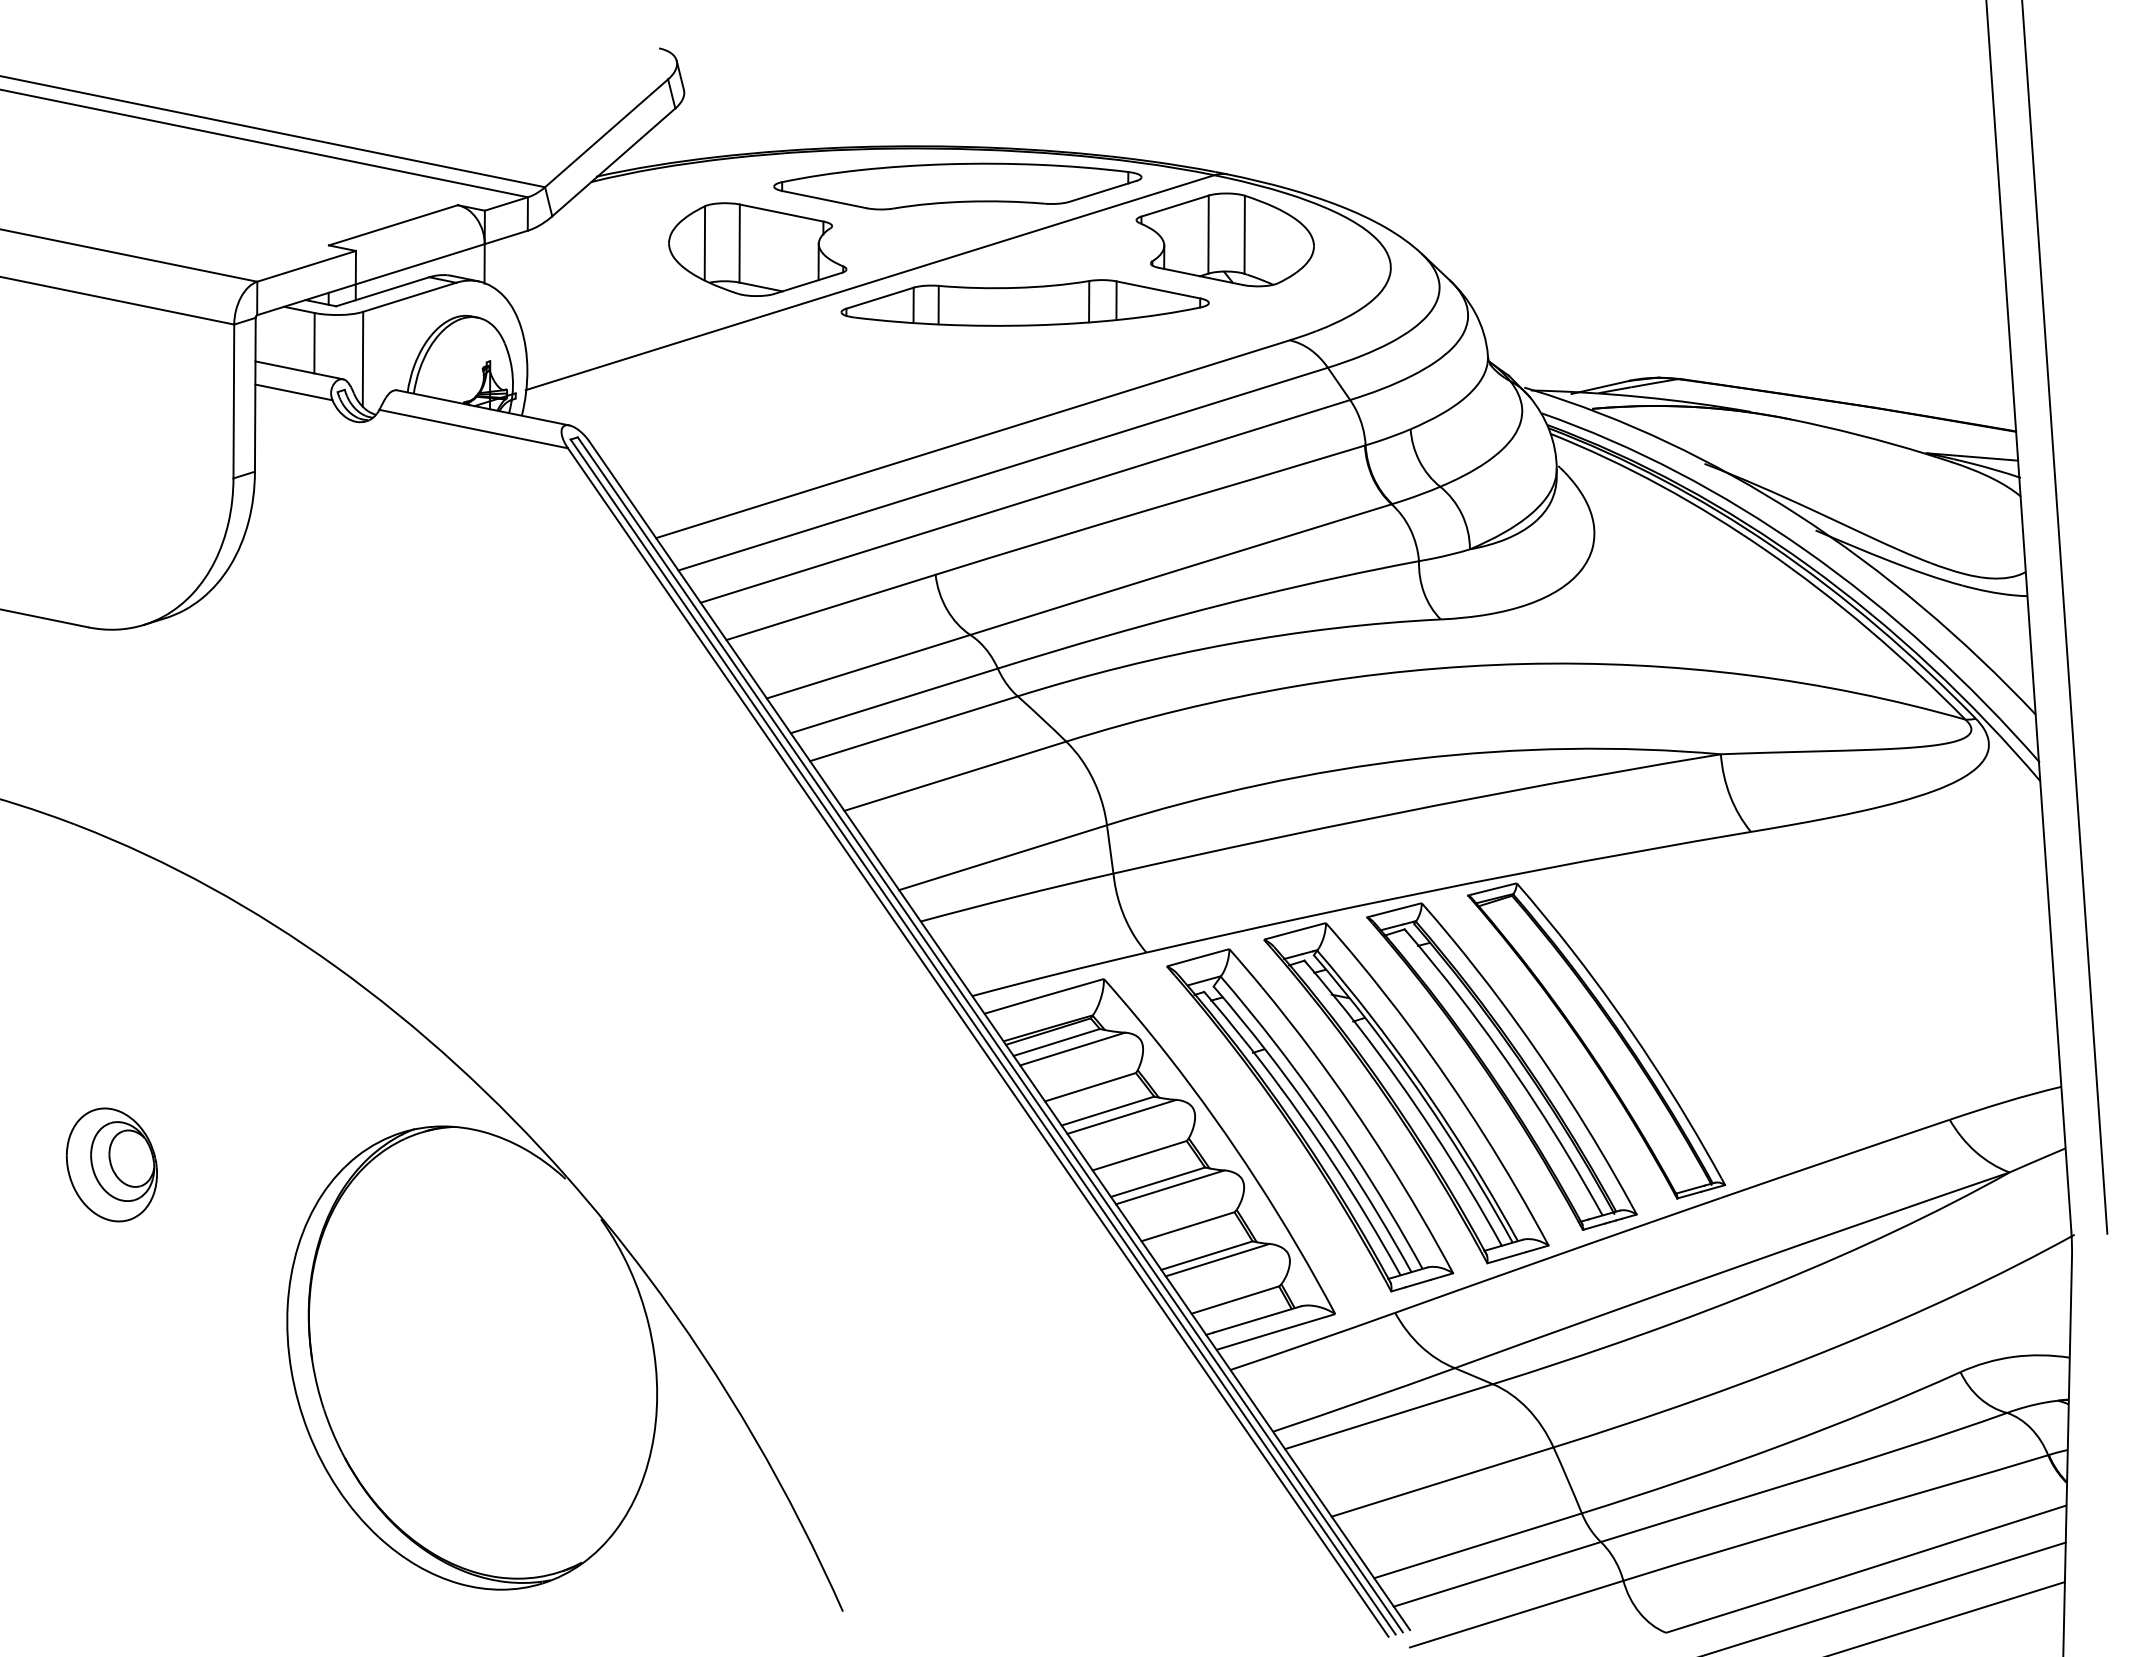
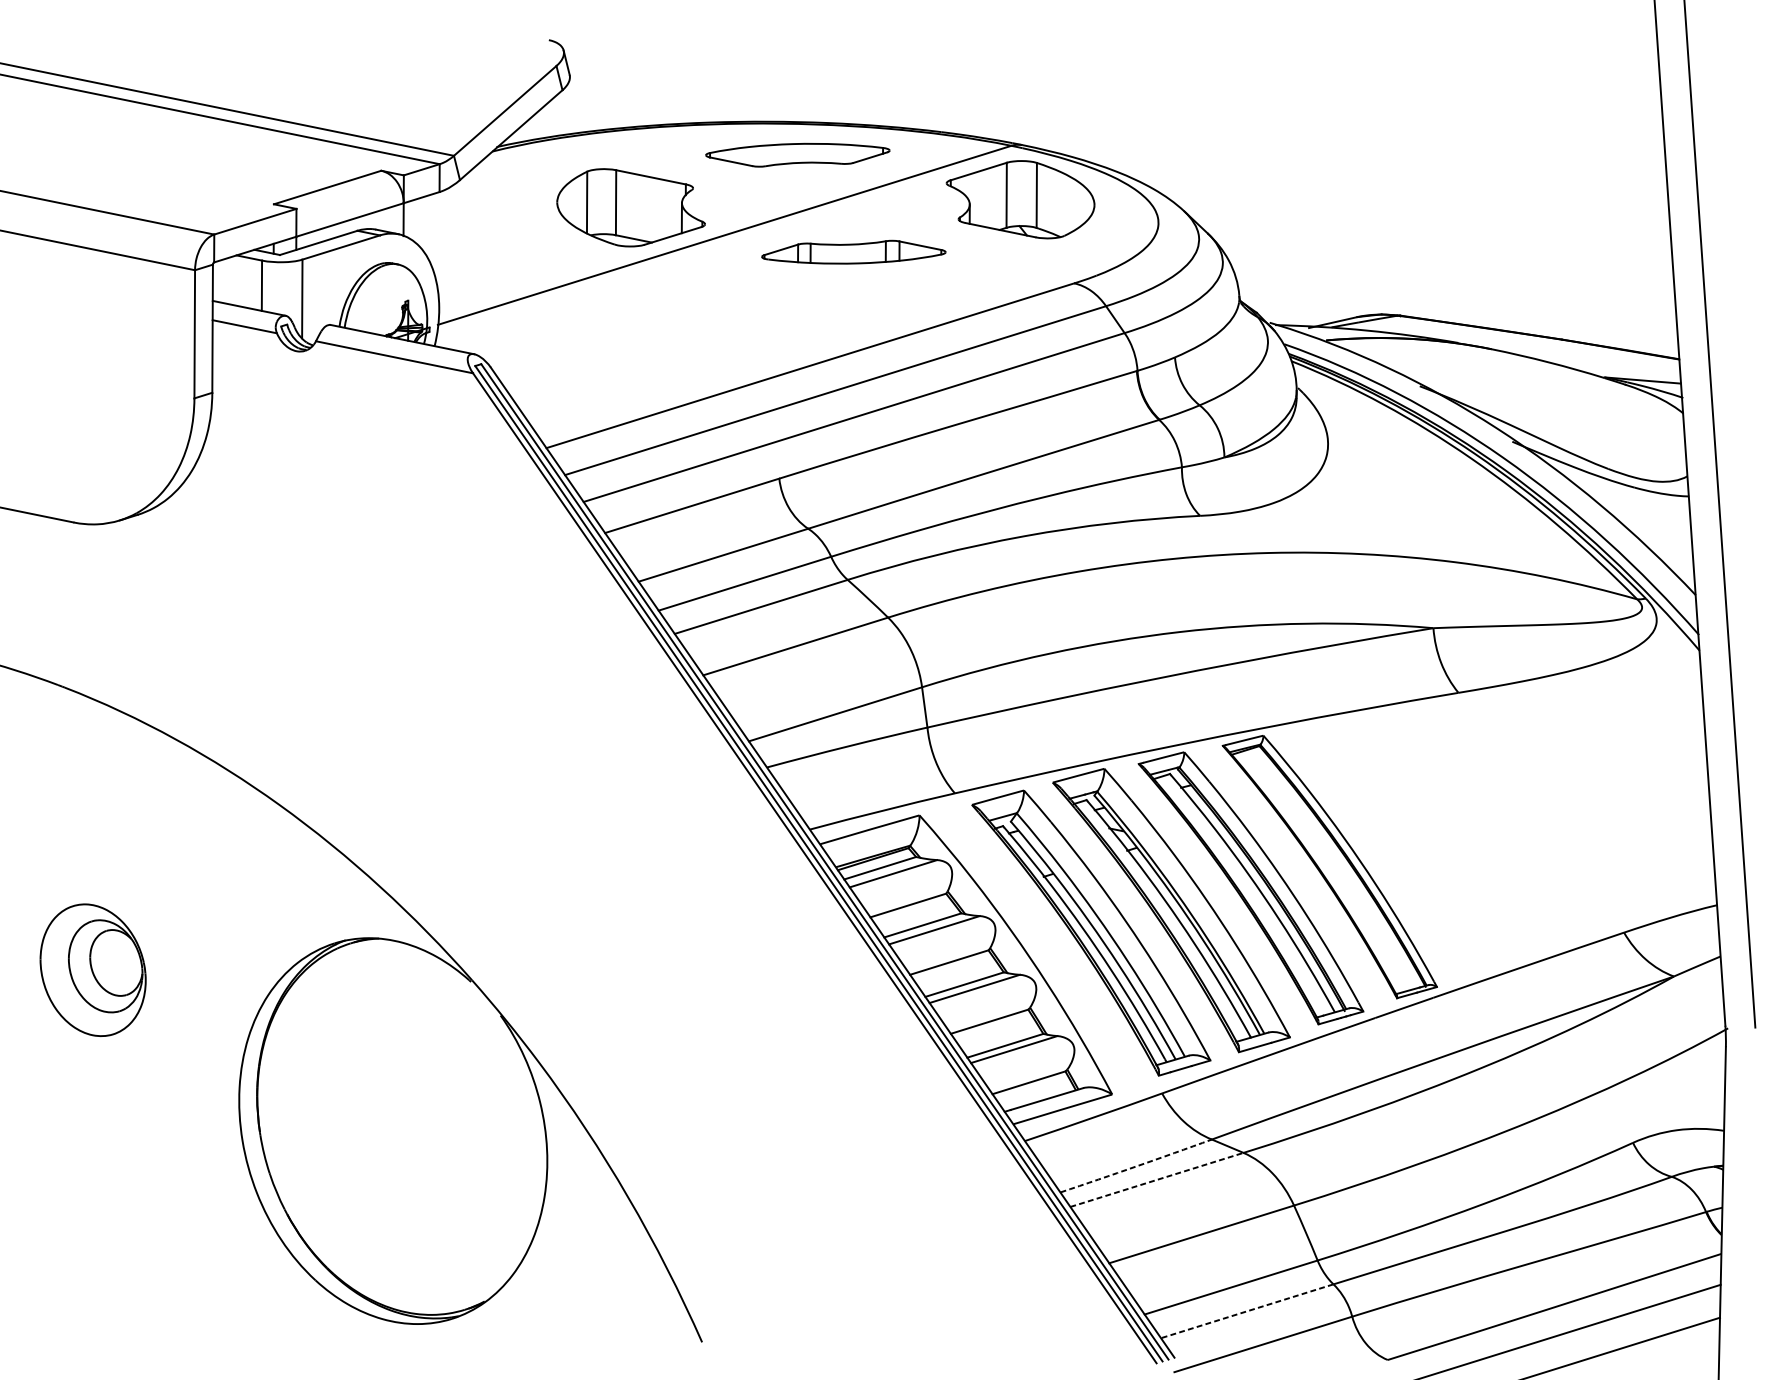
part: (957, 186) -> (797, 155), size x0.6
part: (1024, 302) -> (853, 251), size x0.6
part: (111, 1164) -> (92, 969), size x1.4
arc: (1364, 1400) -> (1136, 1166), solid -> dashed
line: (1388, 1416) -> (1156, 1179), solid -> dashed
line: (1496, 1574) -> (1246, 1311), solid -> dashed

